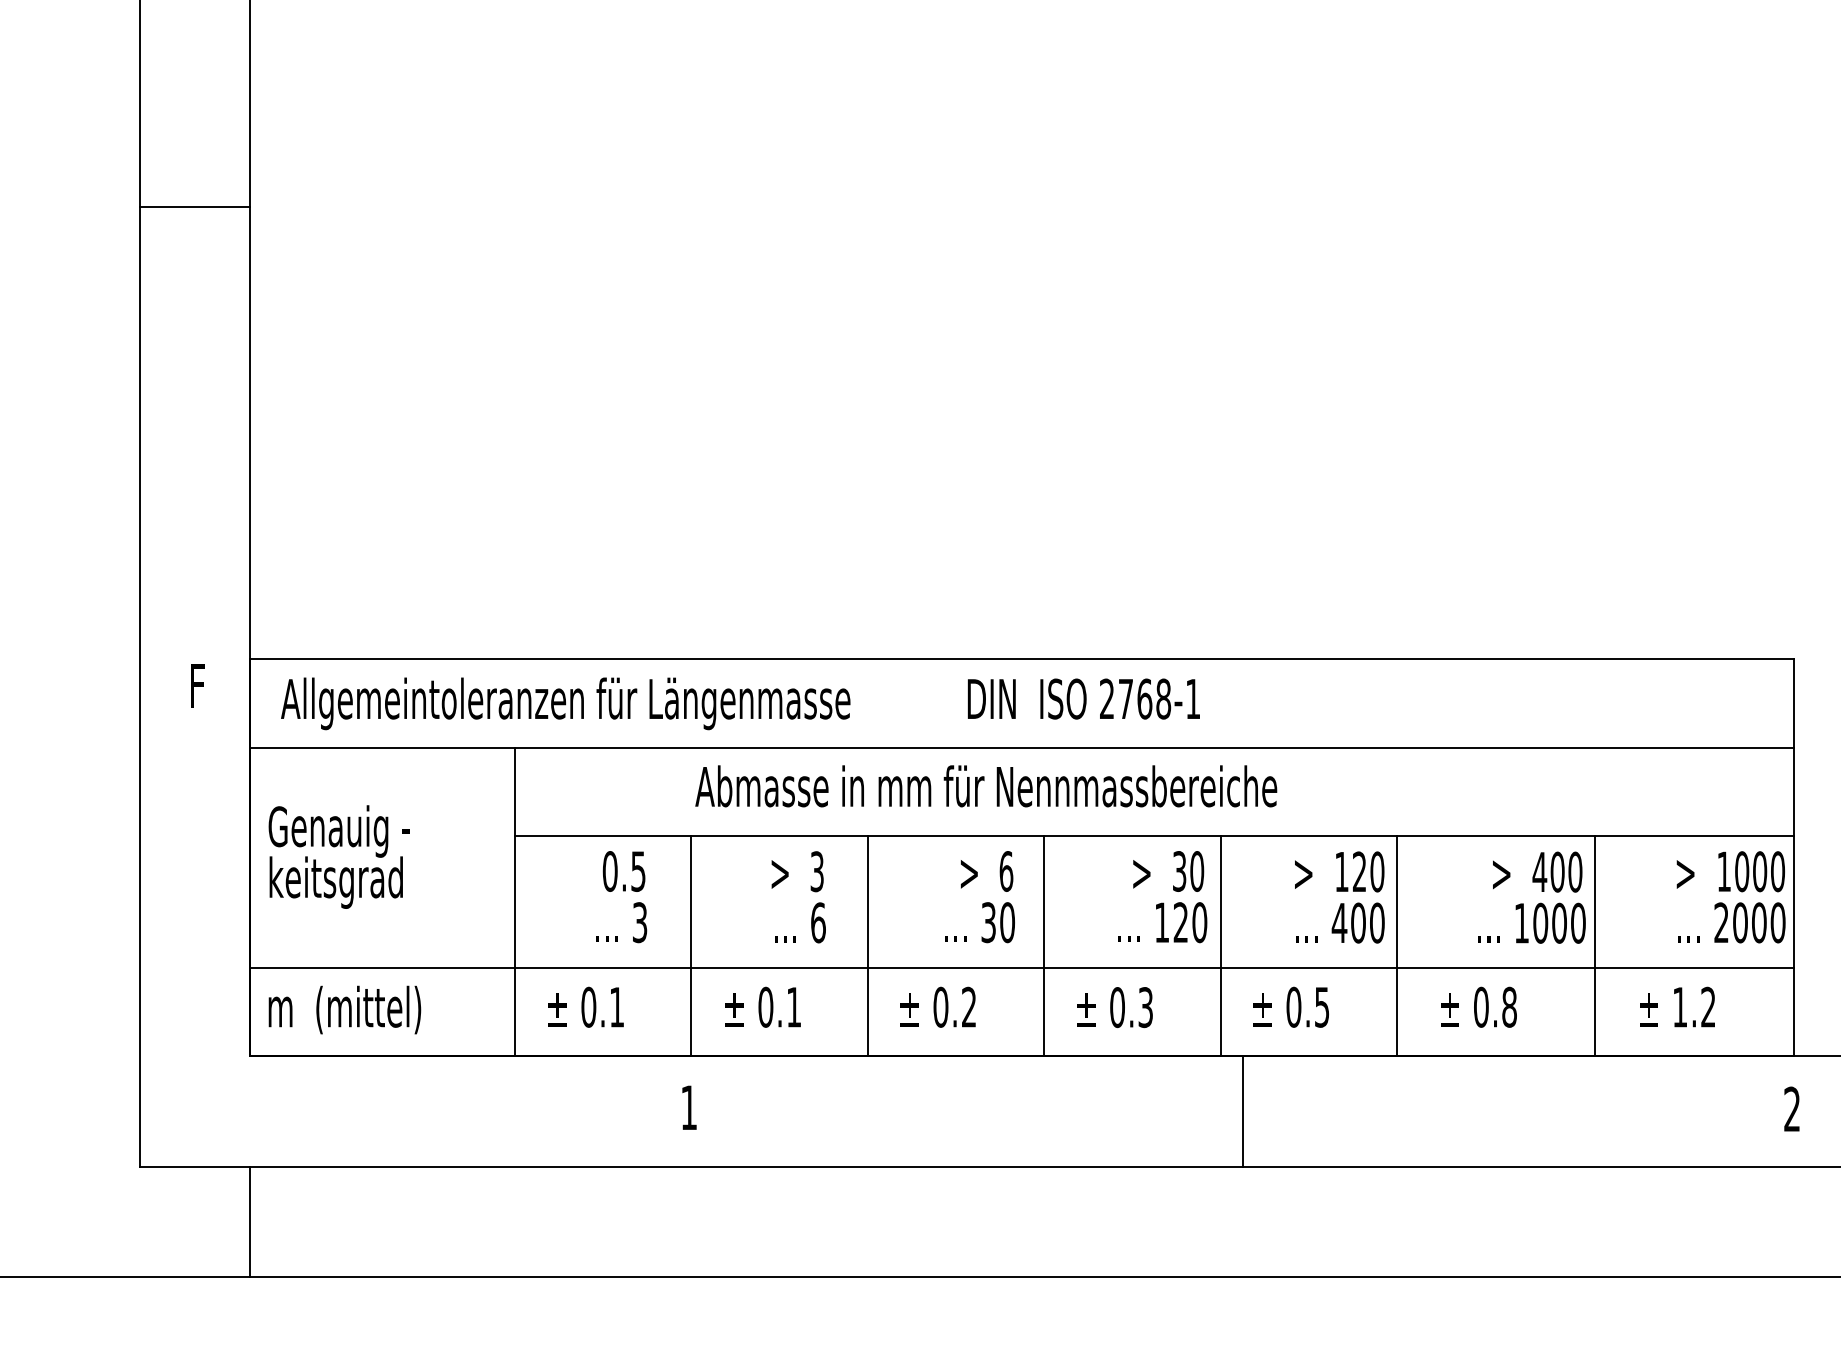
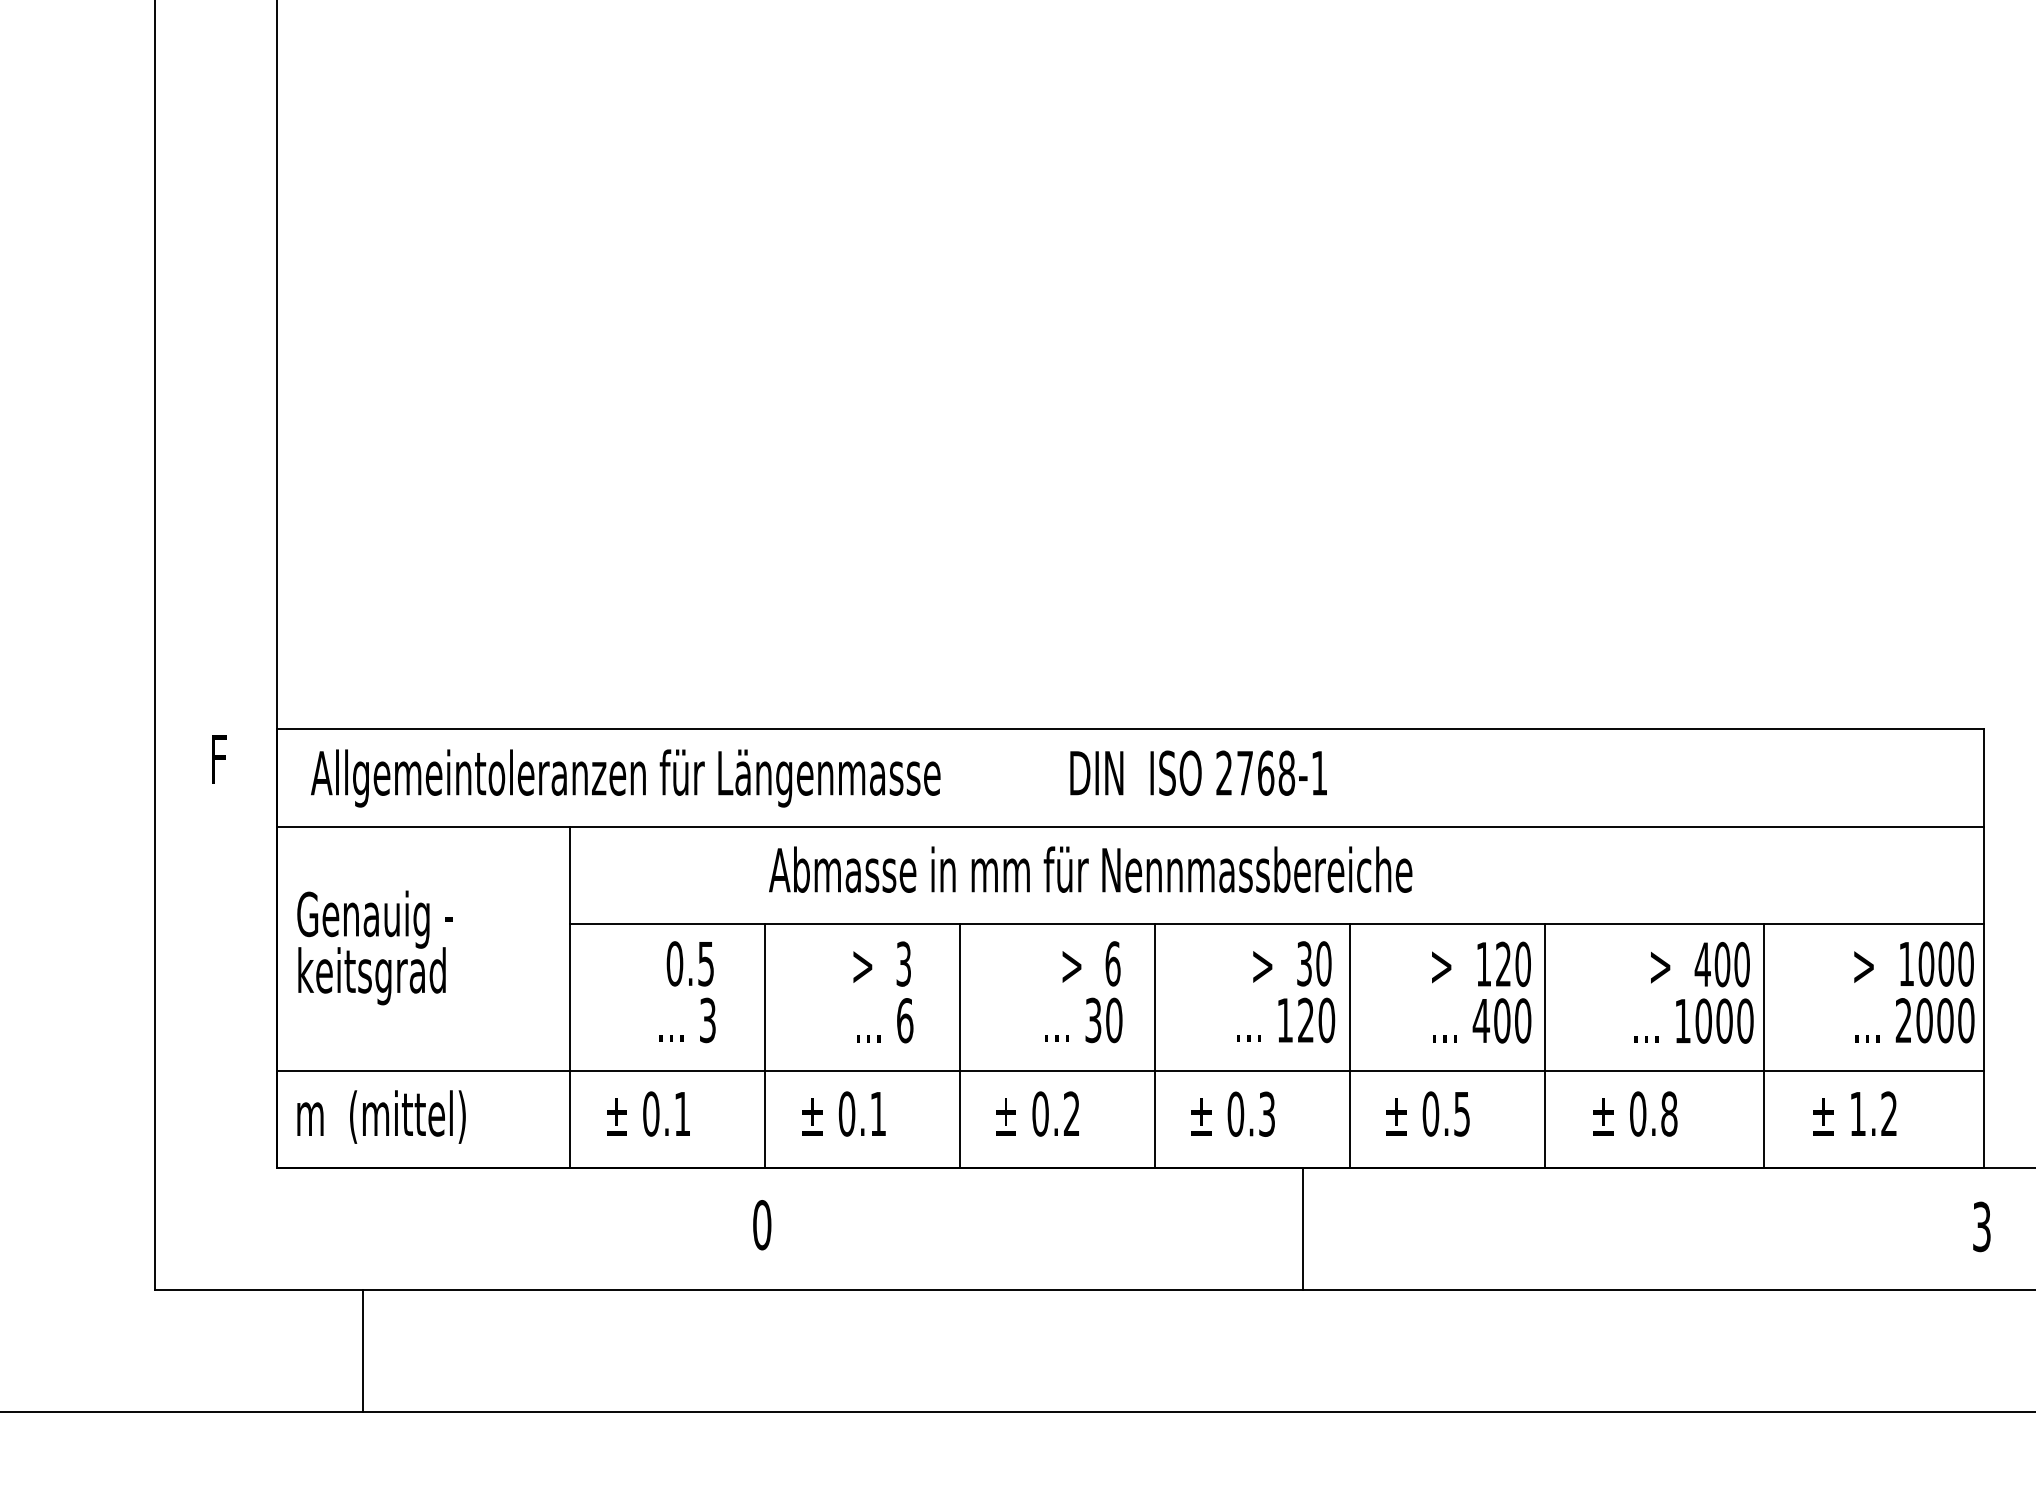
line: (195, 207) -> (216, 229), removed
text: (689, 1108) -> (762, 1225), 1 -> 0
text: (1791, 1109) -> (1981, 1227), 2 -> 3
line: (1242, 1111) -> (1303, 1229), moved
line: (250, 1221) -> (363, 1350), moved

